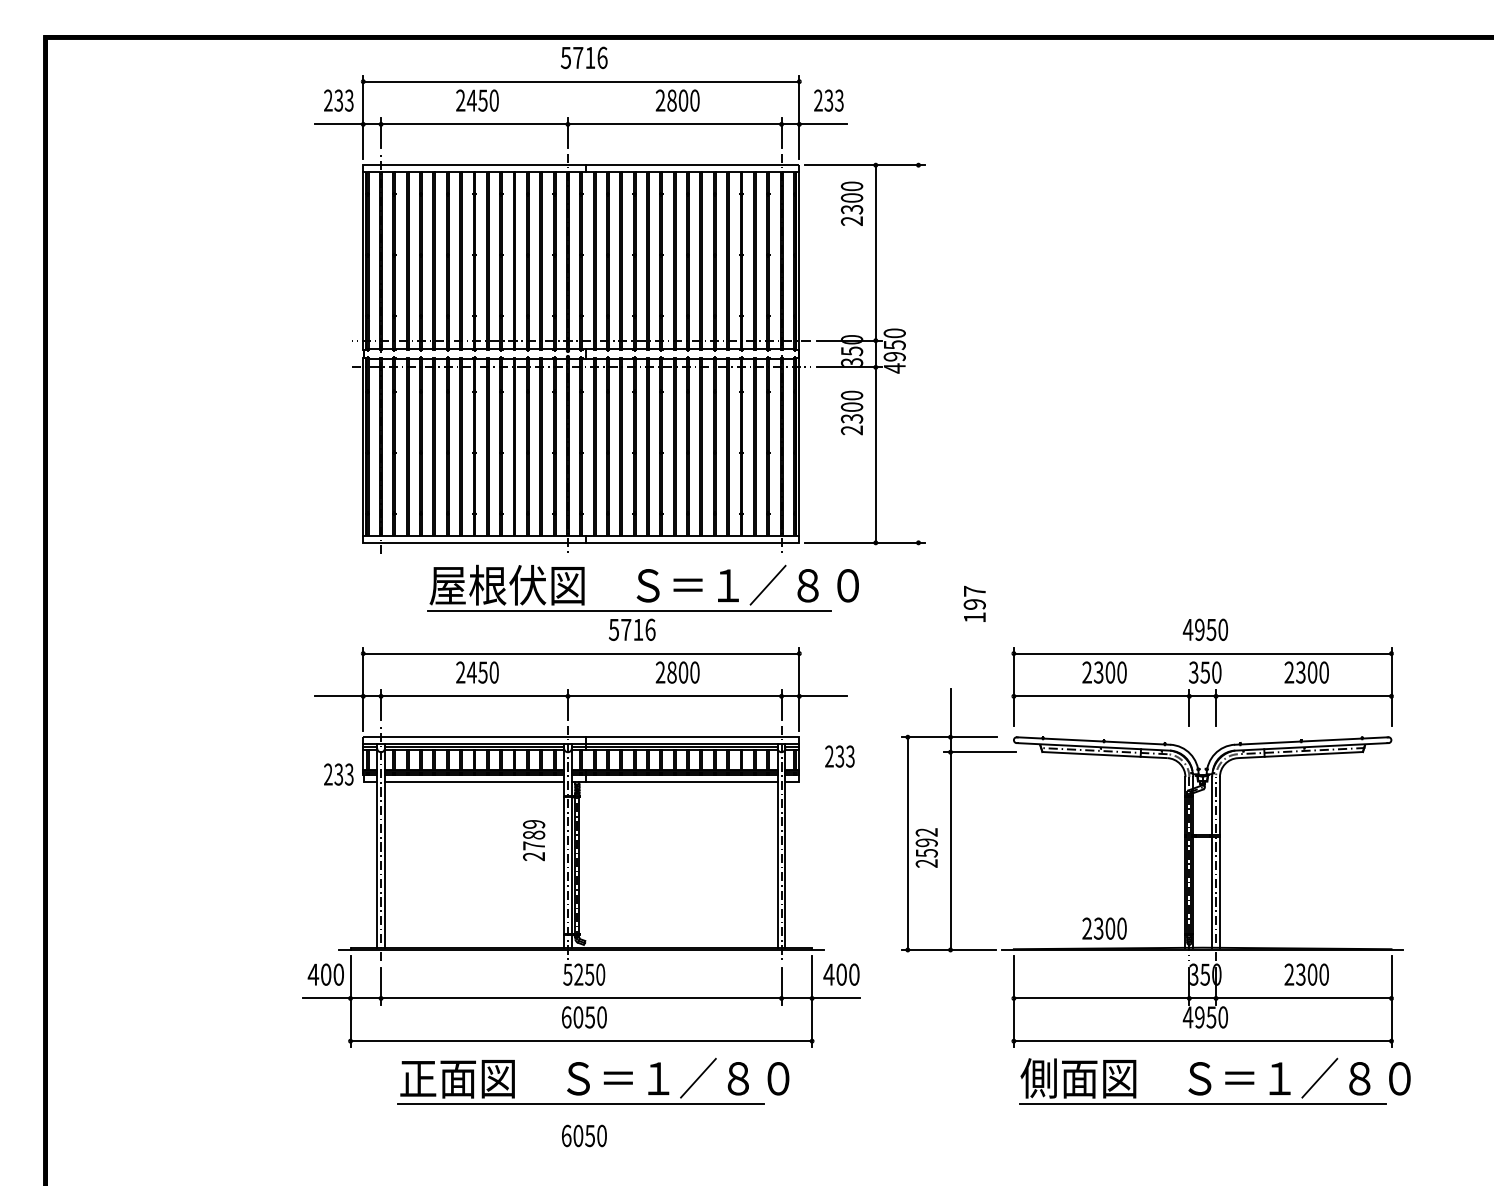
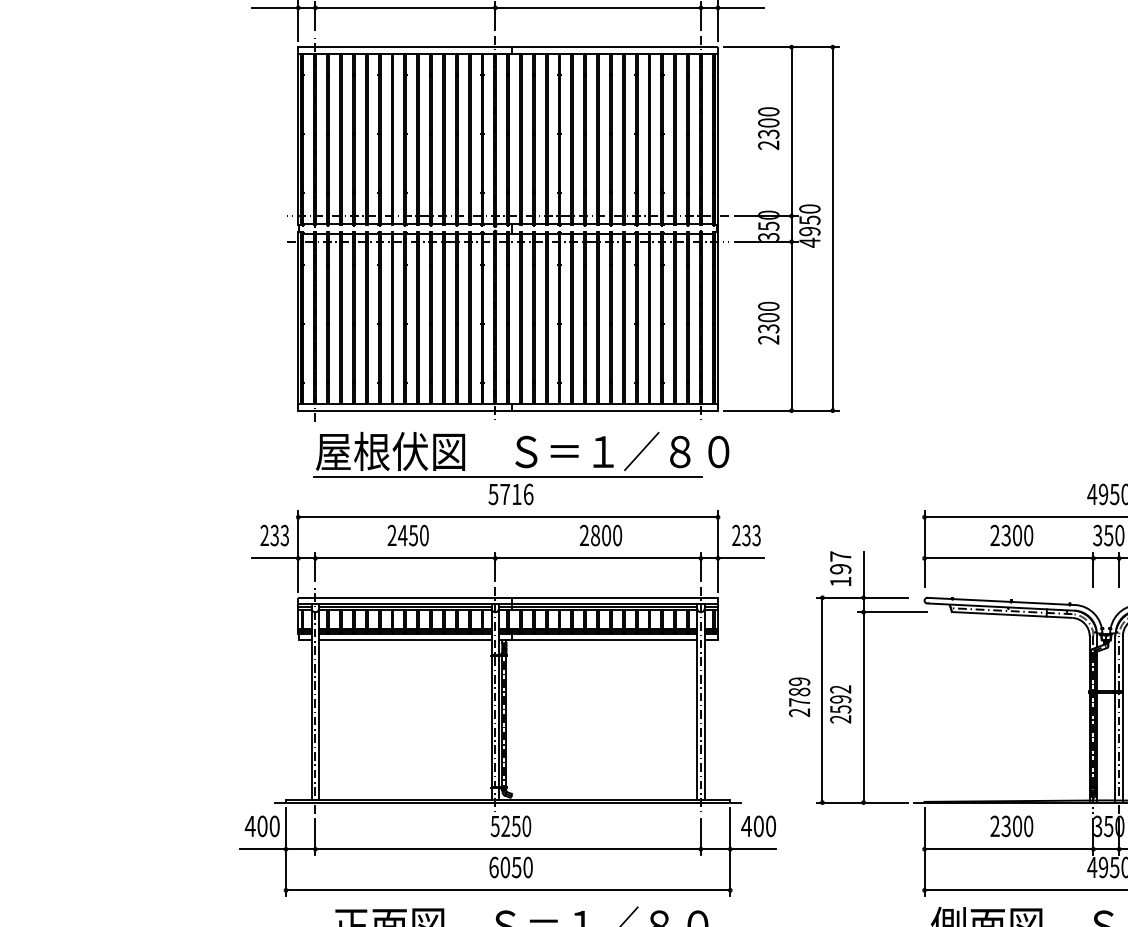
text: (851, 203) -> (768, 128), moved
line: (918, 353) -> (832, 228), added
text: (852, 412) -> (769, 322), moved
part: (642, 602) -> (520, 468), moved
text: (974, 603) -> (840, 568), moved
text: (839, 756) -> (746, 535), moved
text: (338, 774) -> (274, 535), moved
text: (534, 840) -> (800, 697), moved
text: (1104, 928) -> (1011, 826), moved

